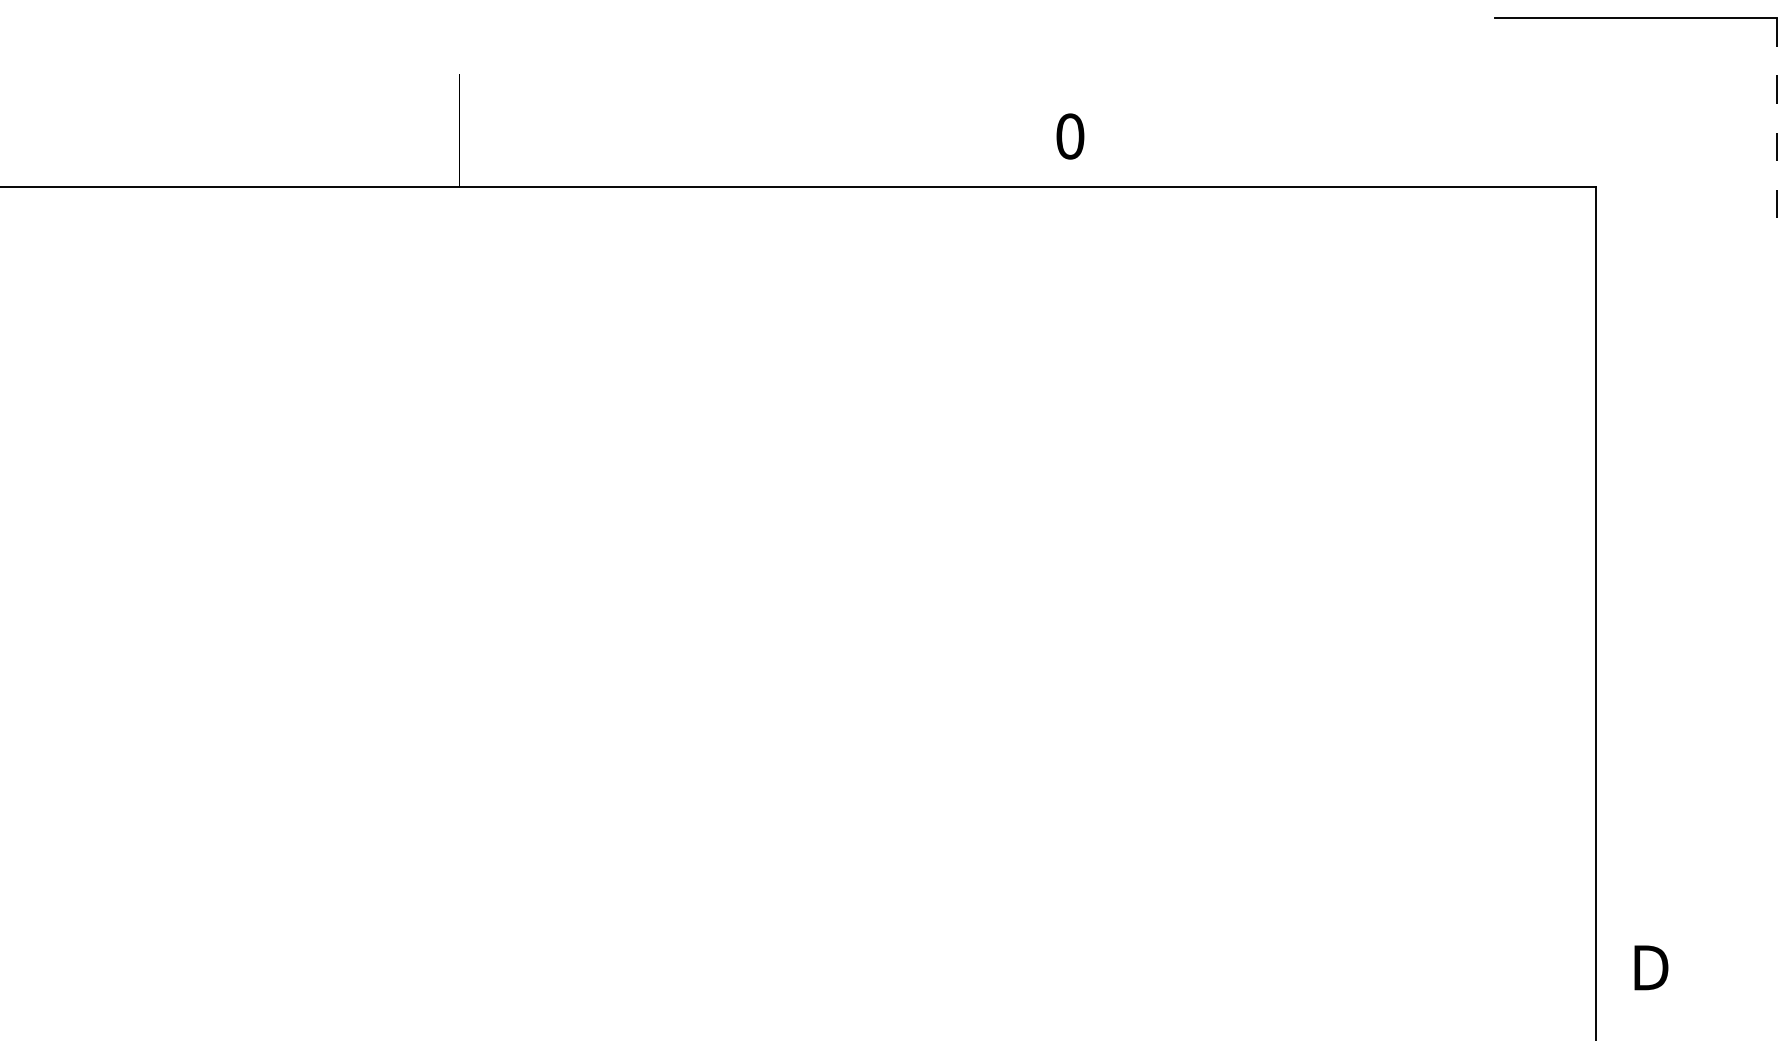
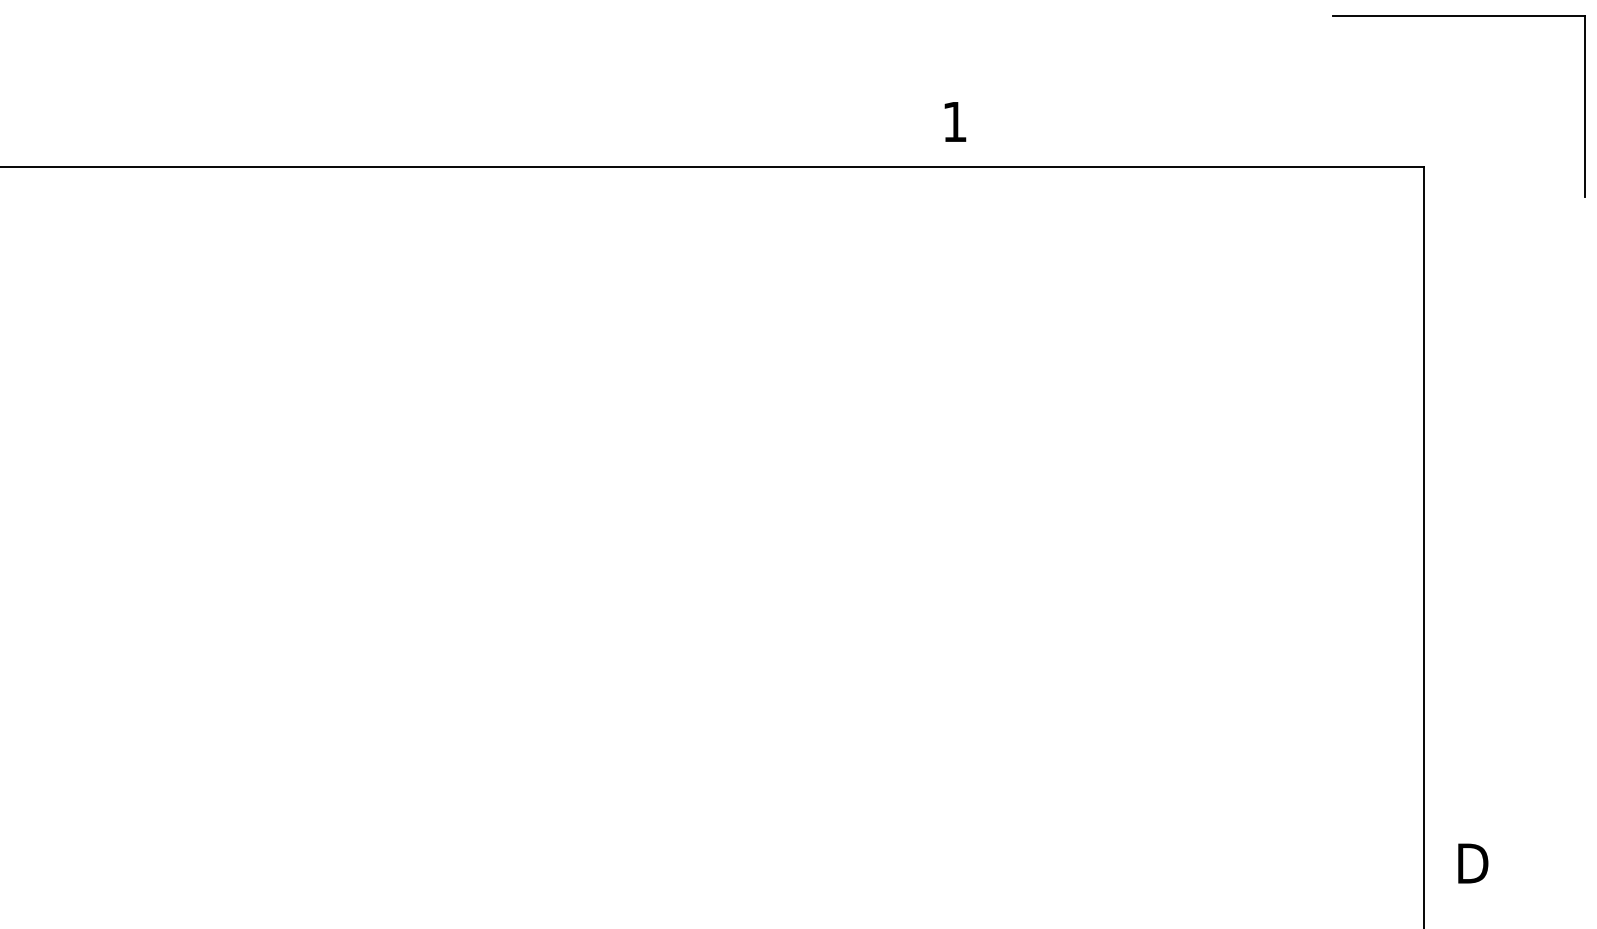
line: (1776, 119) -> (1584, 106), dashed -> solid
text: (1069, 135) -> (954, 121), 0 -> 1

